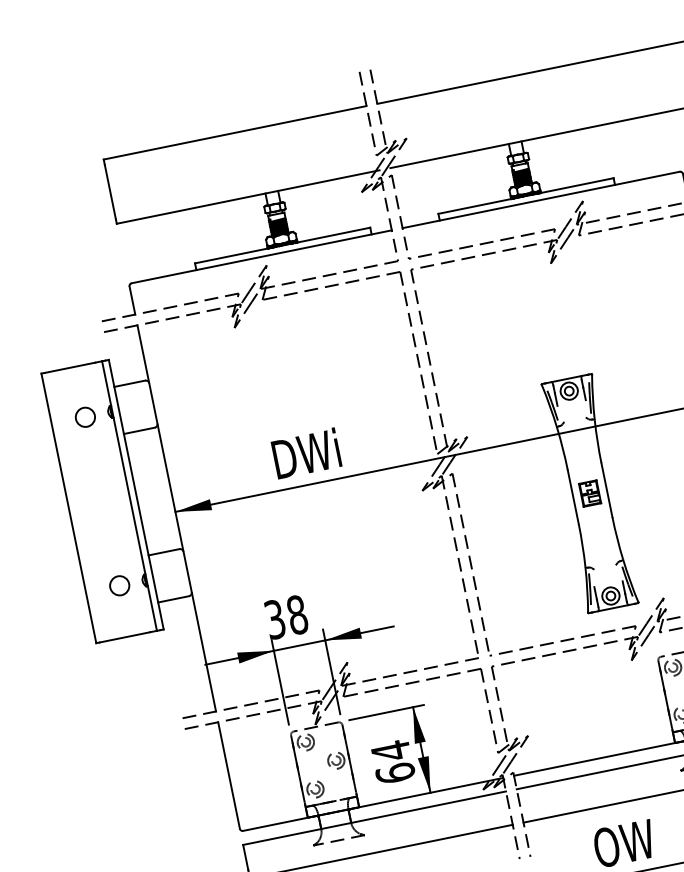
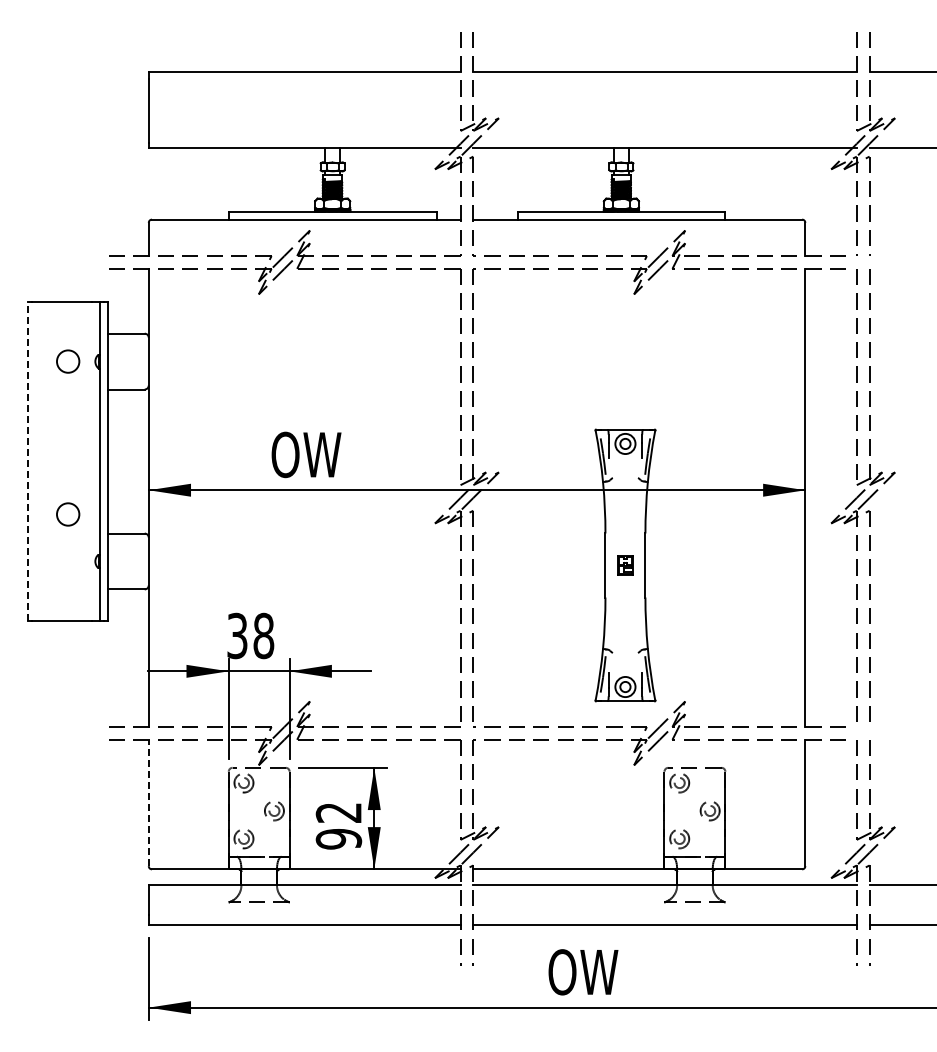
text: (305, 454) -> (310, 454), DWi -> OW
part: (590, 493) -> (625, 565), size x0.7
line: (69, 508) -> (28, 461), solid -> dashed
circle: (119, 585) -> (68, 514), moved
text: (392, 761) -> (338, 825), 64 -> 92
line: (228, 775) -> (148, 802), solid -> dashed

